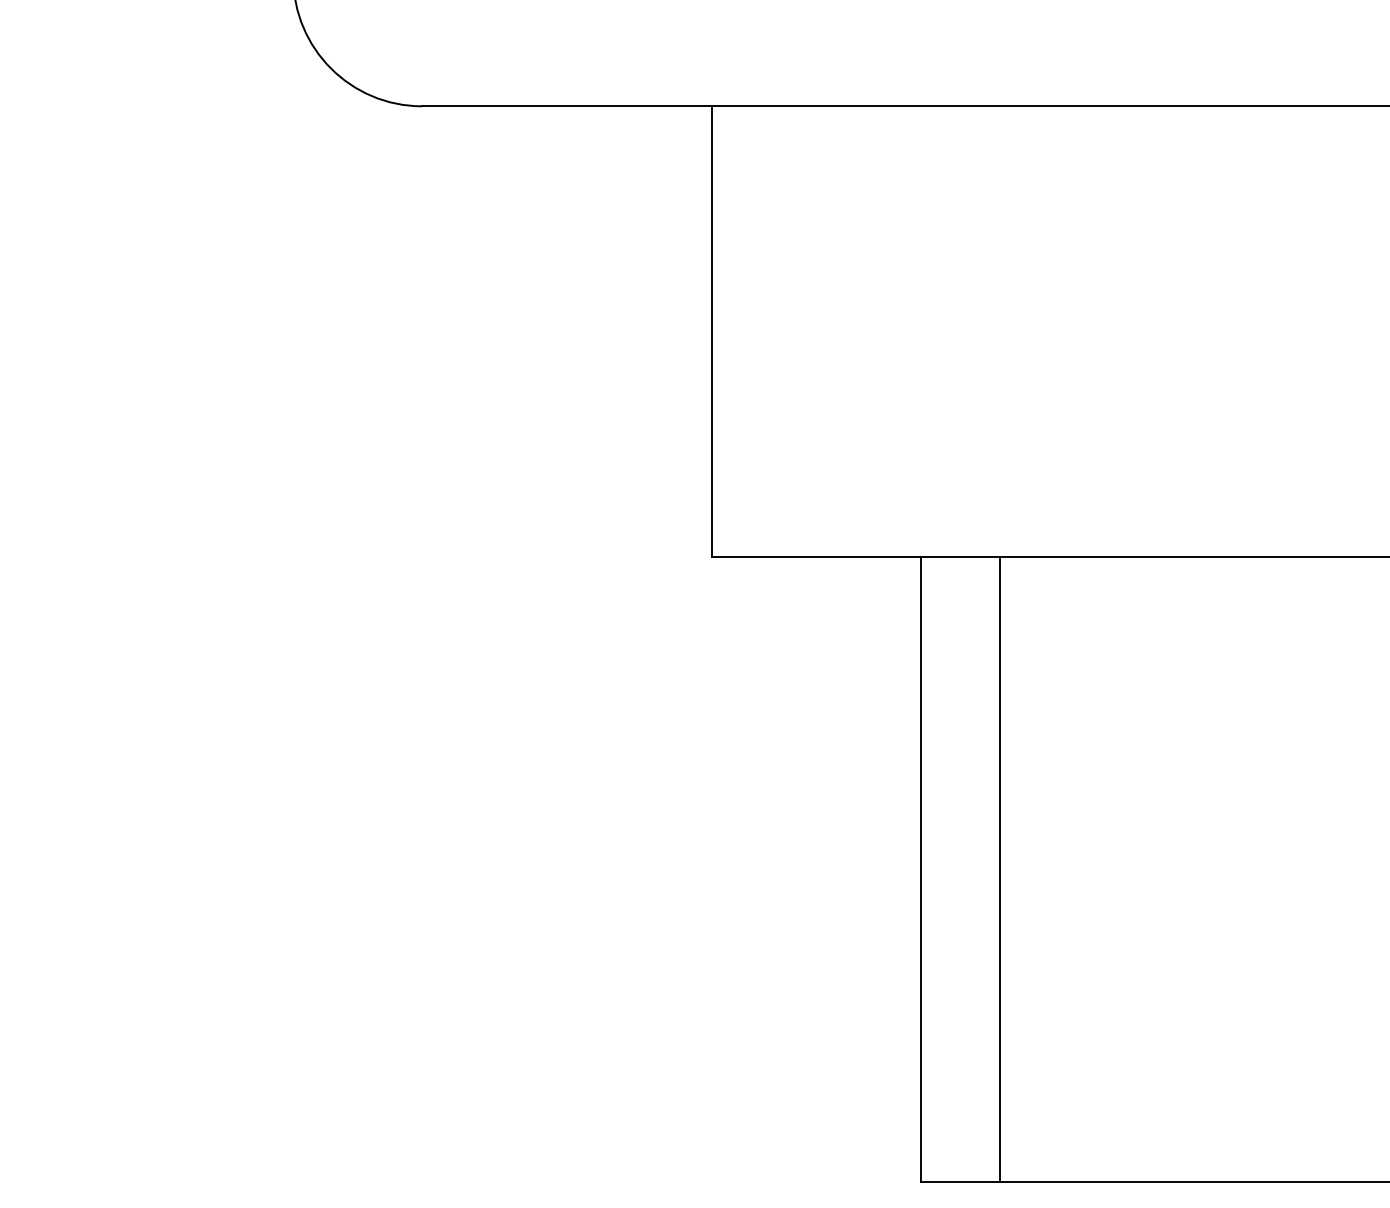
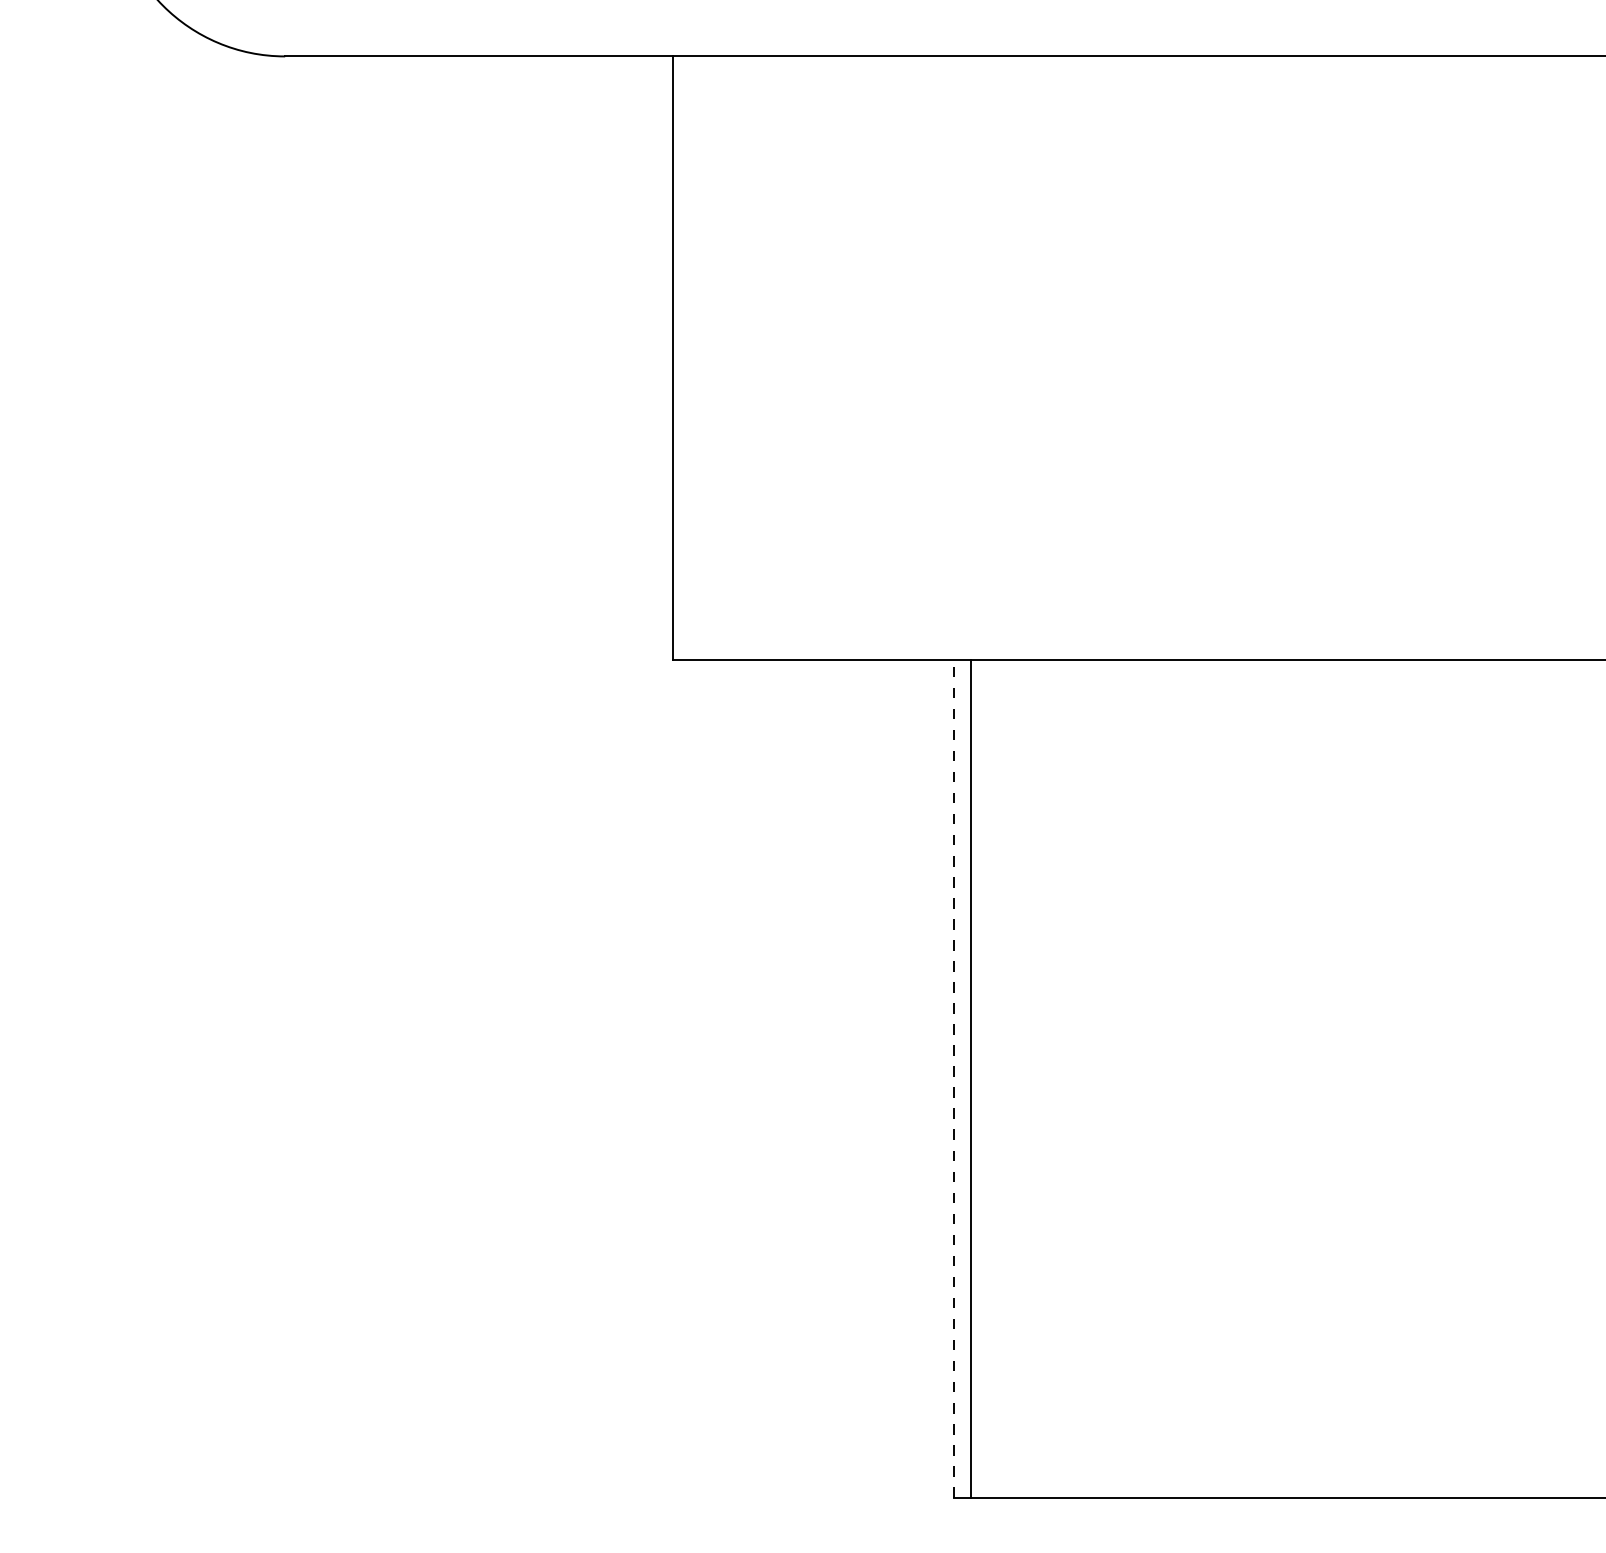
line: (921, 869) -> (954, 1078), solid -> dashed
line: (999, 869) -> (970, 1078), moved

